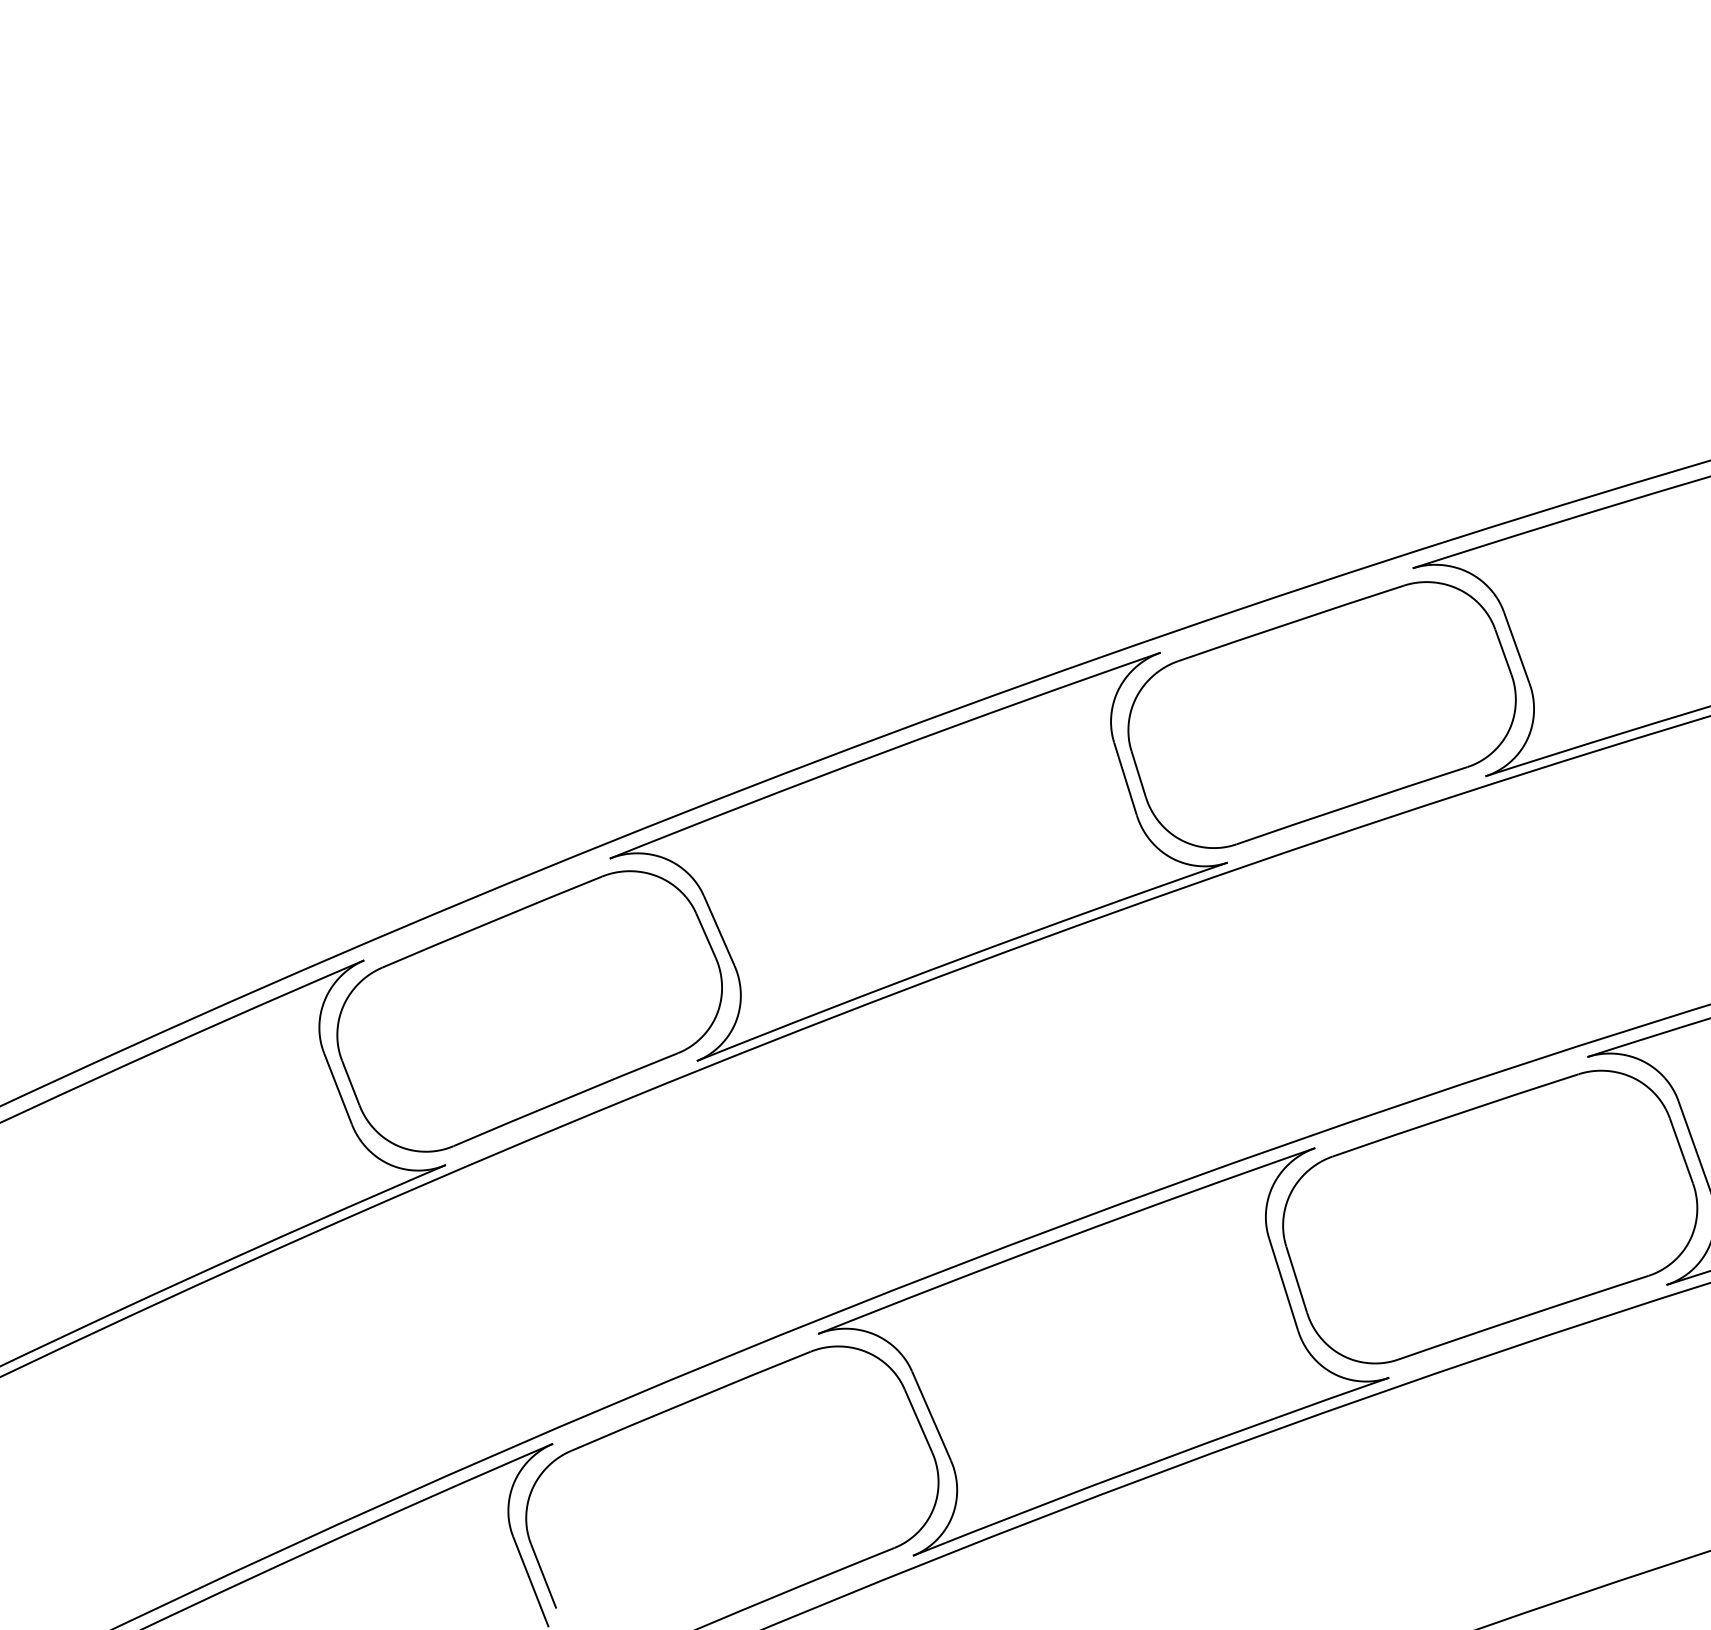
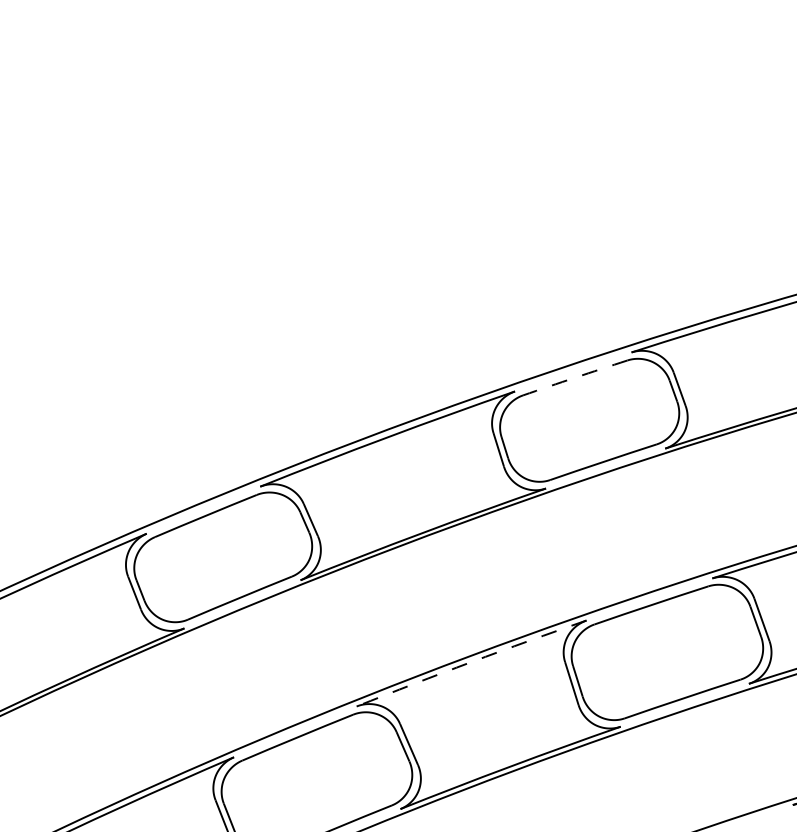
arc: (1291, 622) -> (575, 377), solid -> dashed
arc: (1066, 1238) -> (471, 662), solid -> dashed

